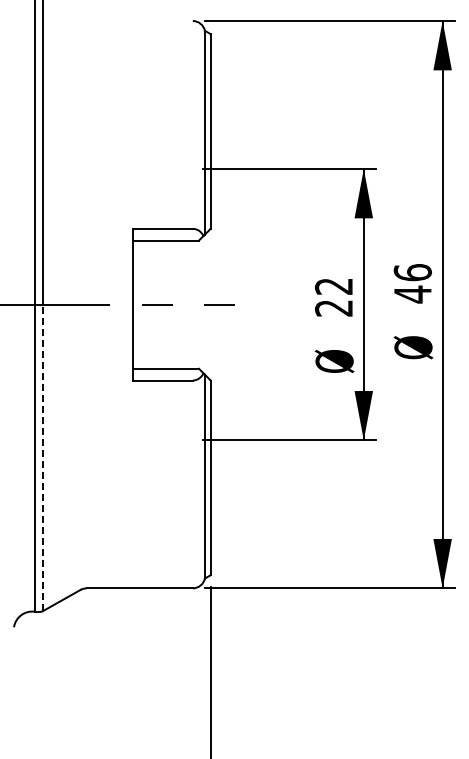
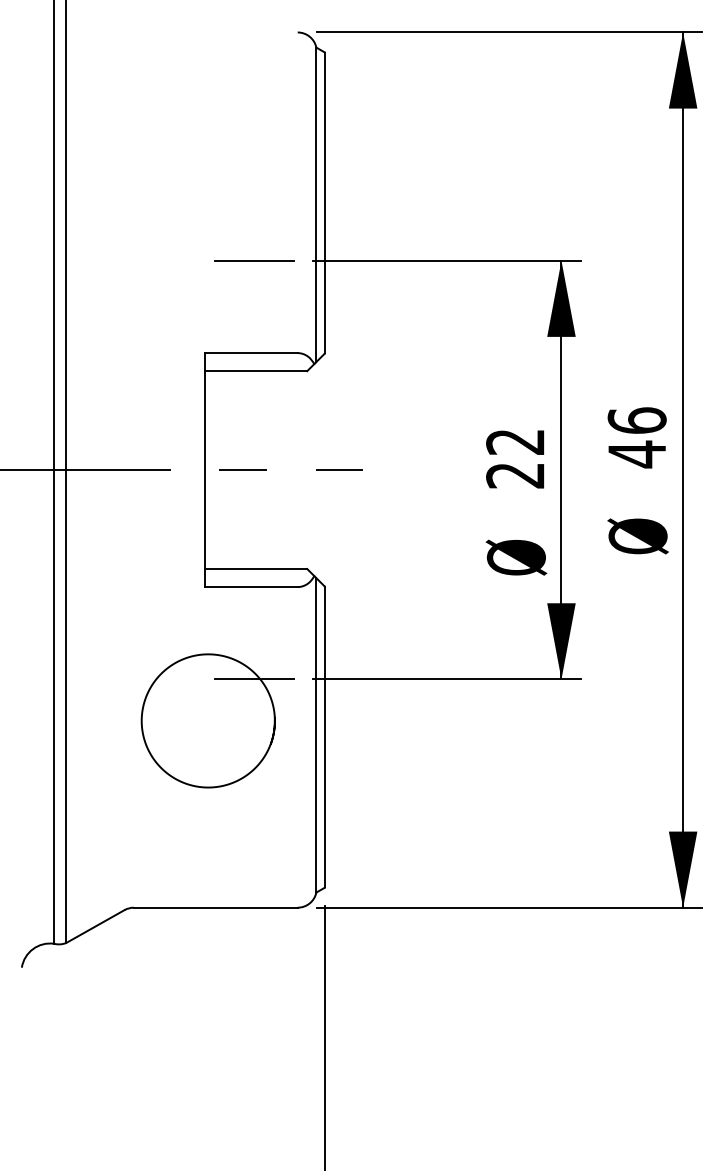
line: (164, 169) -> (254, 261), added
line: (42, 457) -> (65, 705), dashed -> solid
part: (140, 467) -> (216, 721), added

